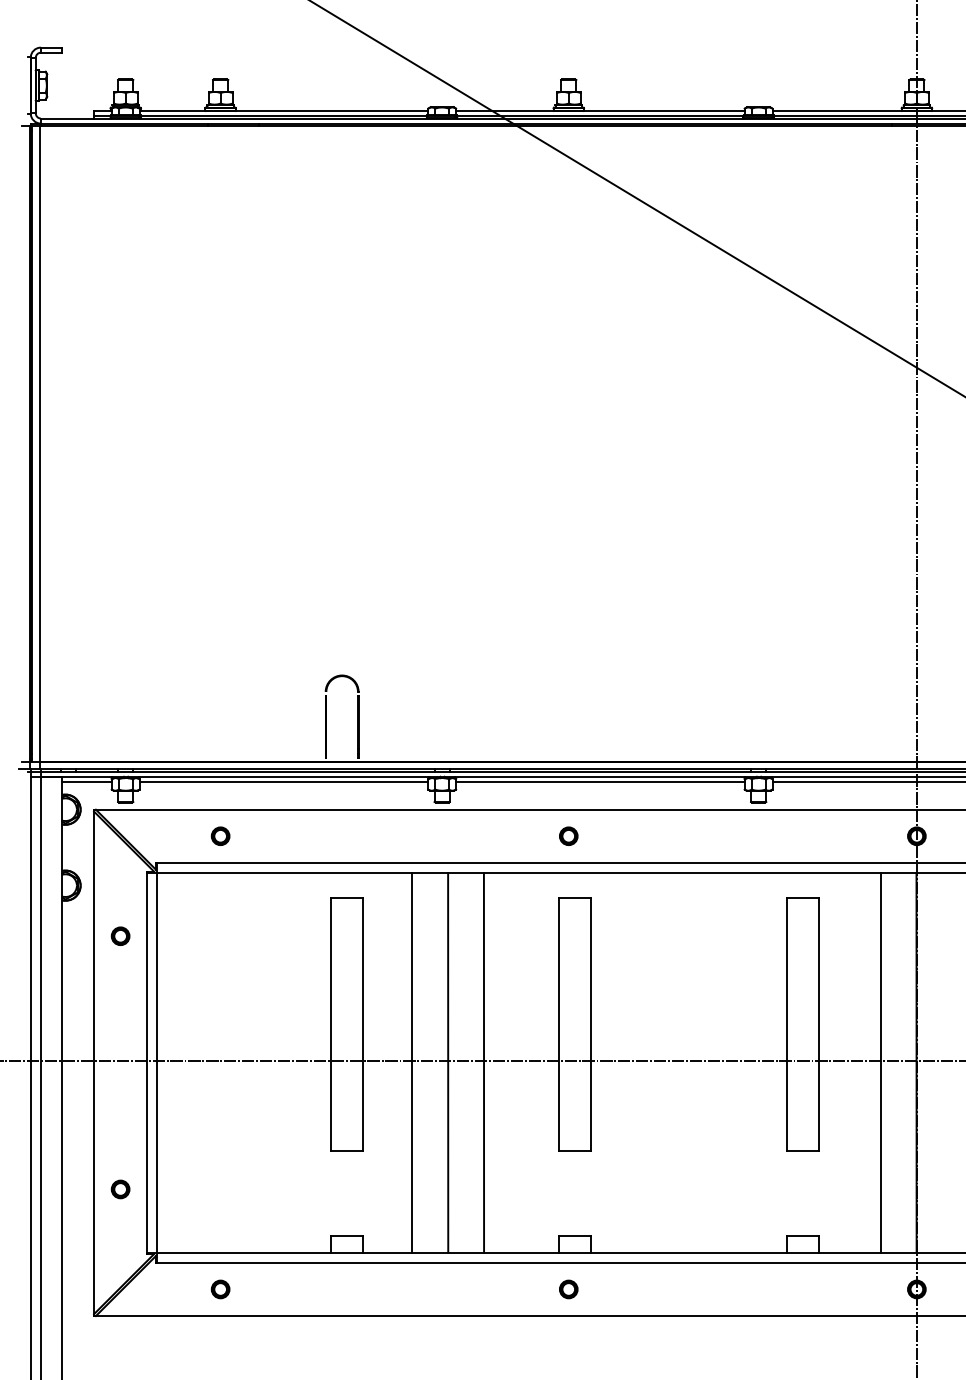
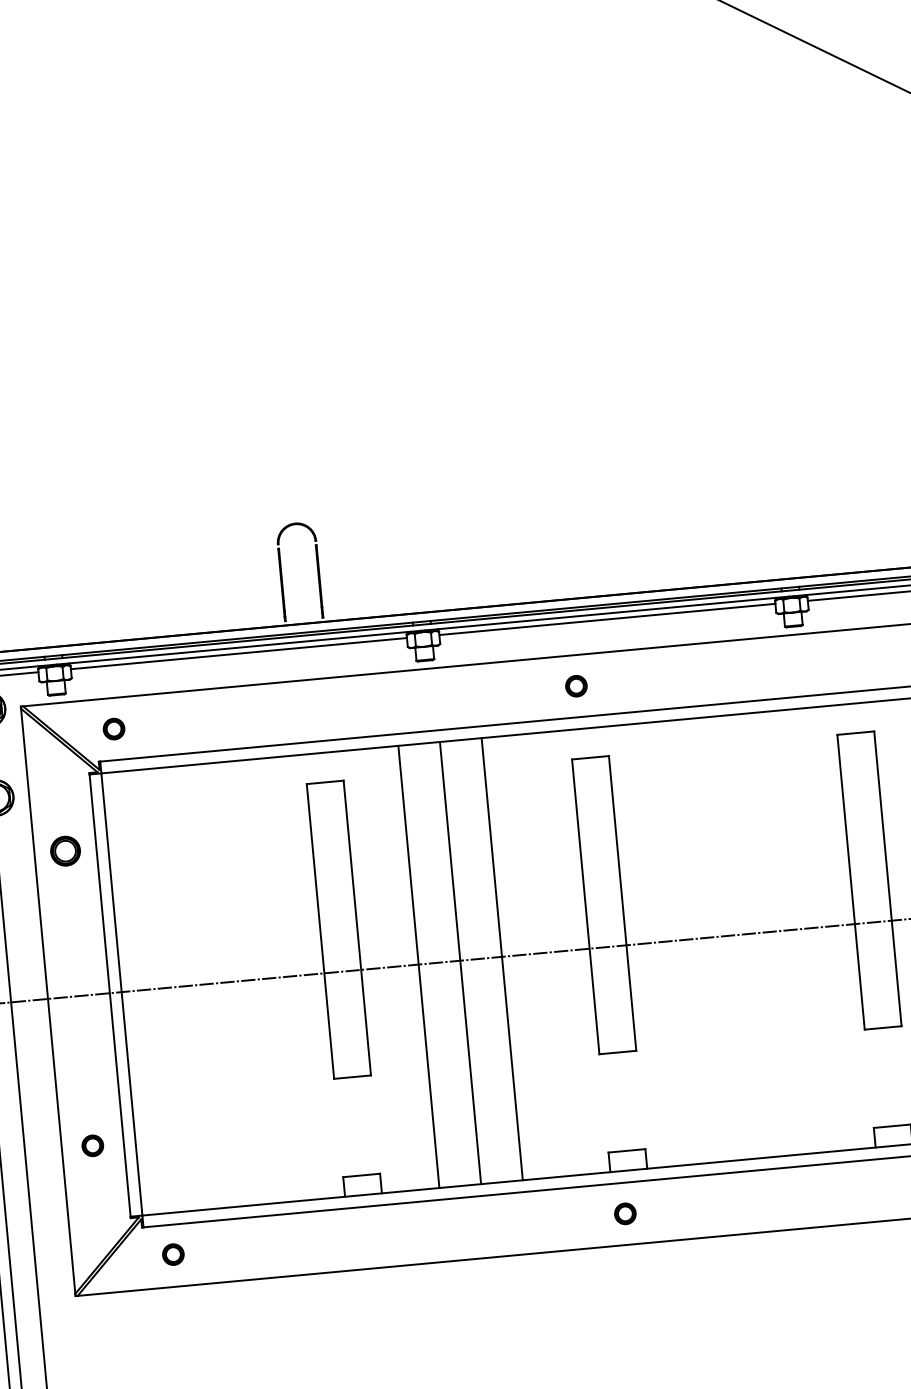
part: (220, 835) -> (113, 728), moved
part: (120, 935) -> (65, 850), size x1.4
part: (220, 1289) -> (173, 1254), moved

